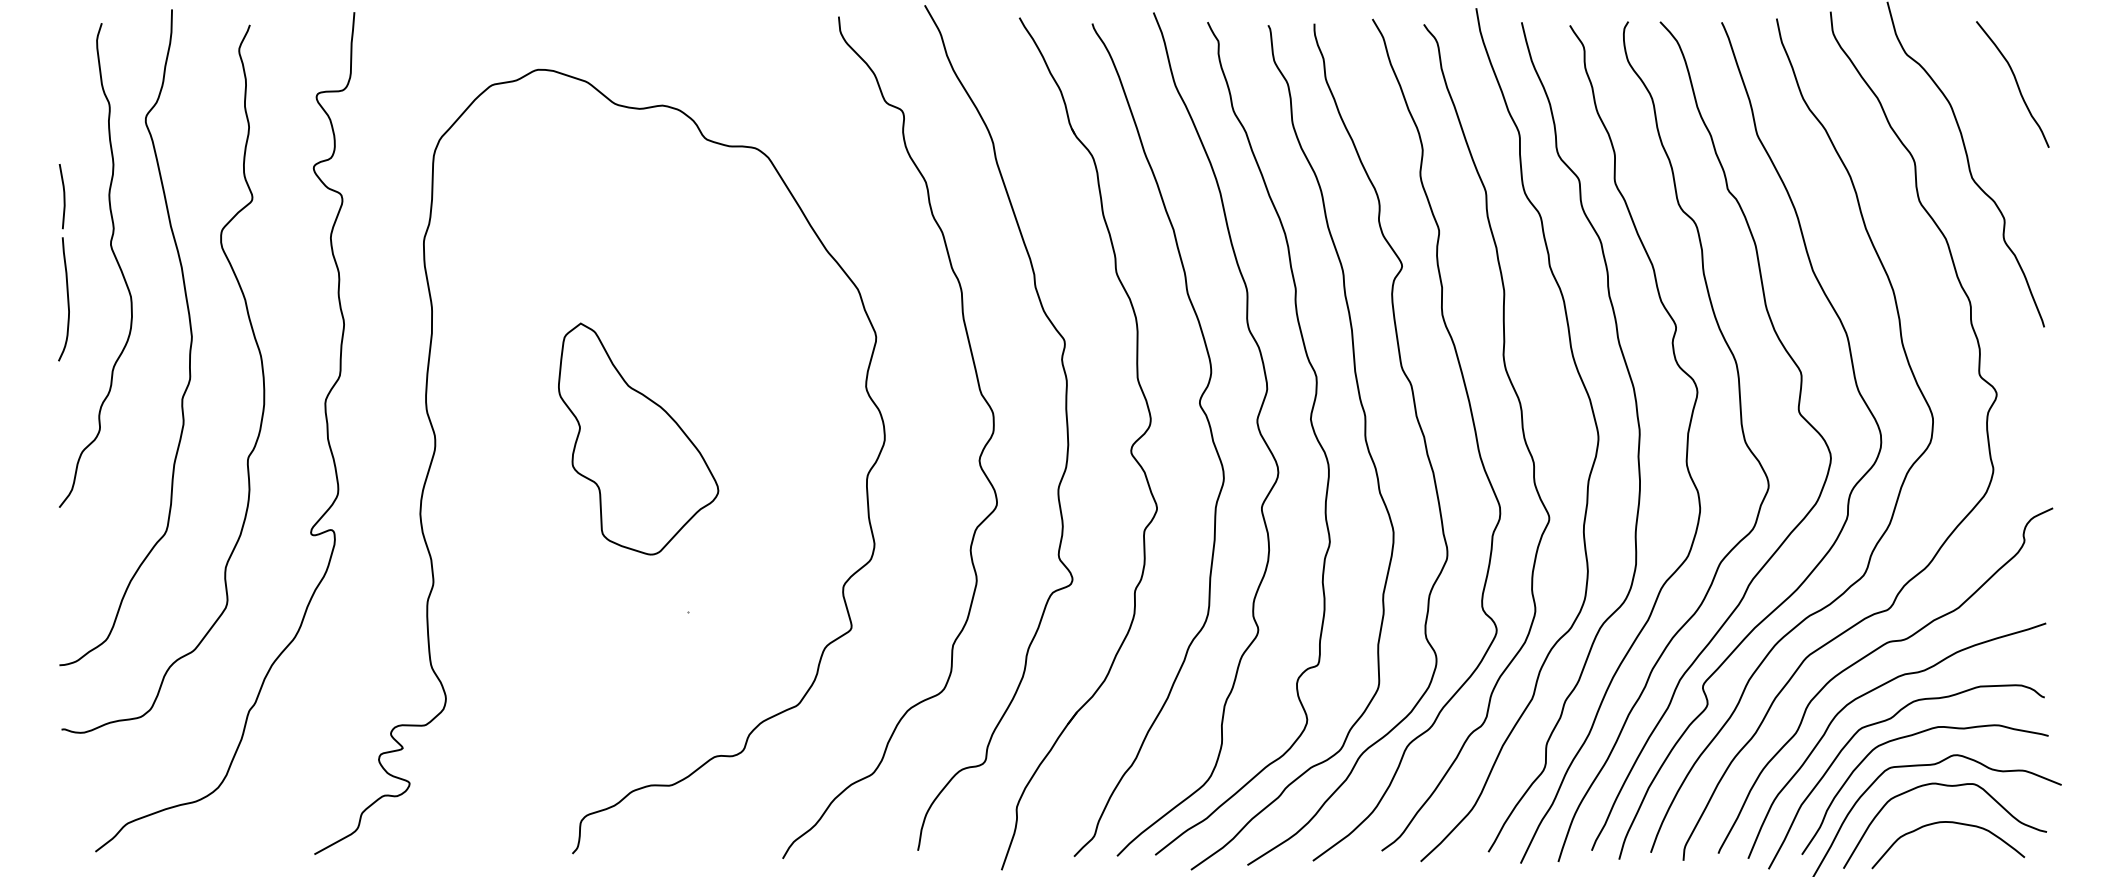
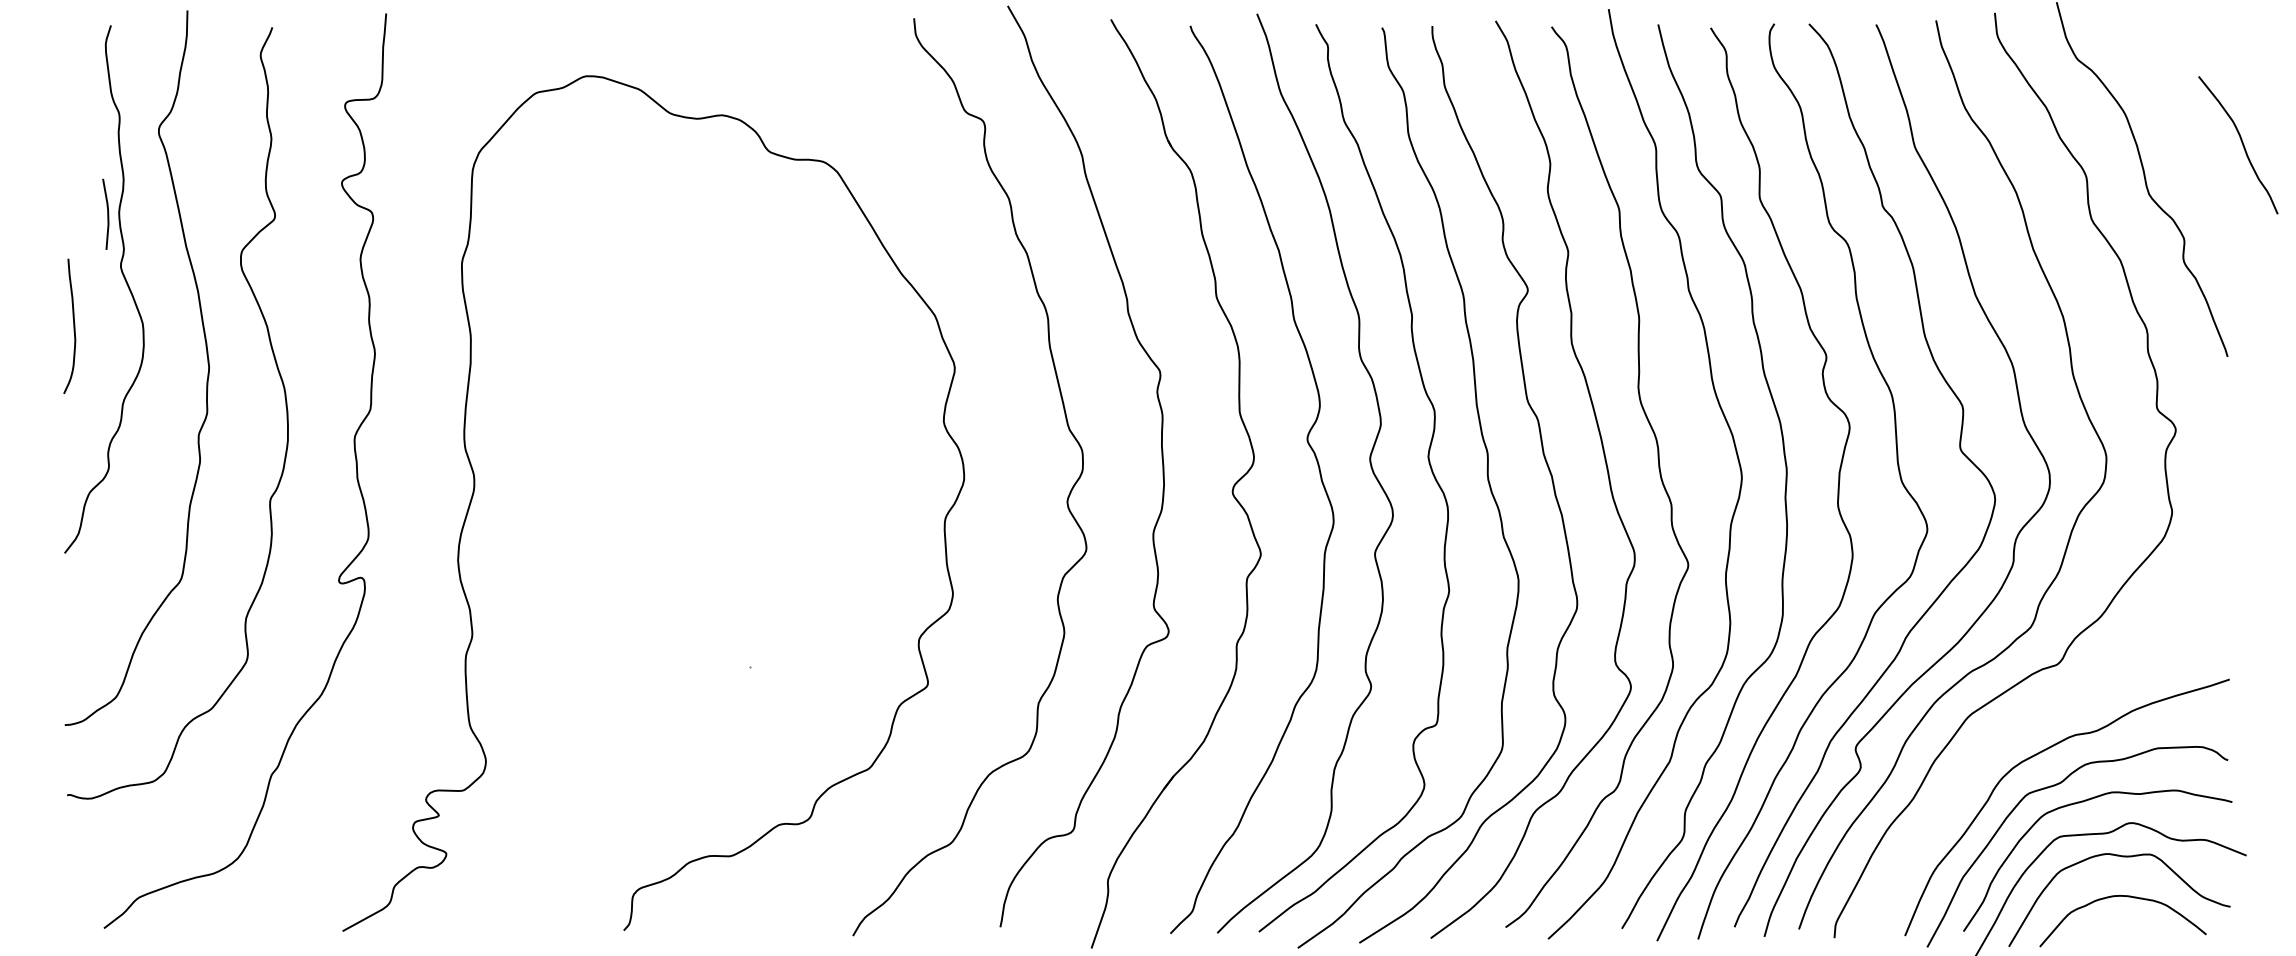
curve: (2015, 82) -> (2241, 143), moved
line: (63, 195) -> (107, 213), moved
part: (638, 438) -> (695, 478), removed
curve: (1870, 654) -> (2038, 713), removed

